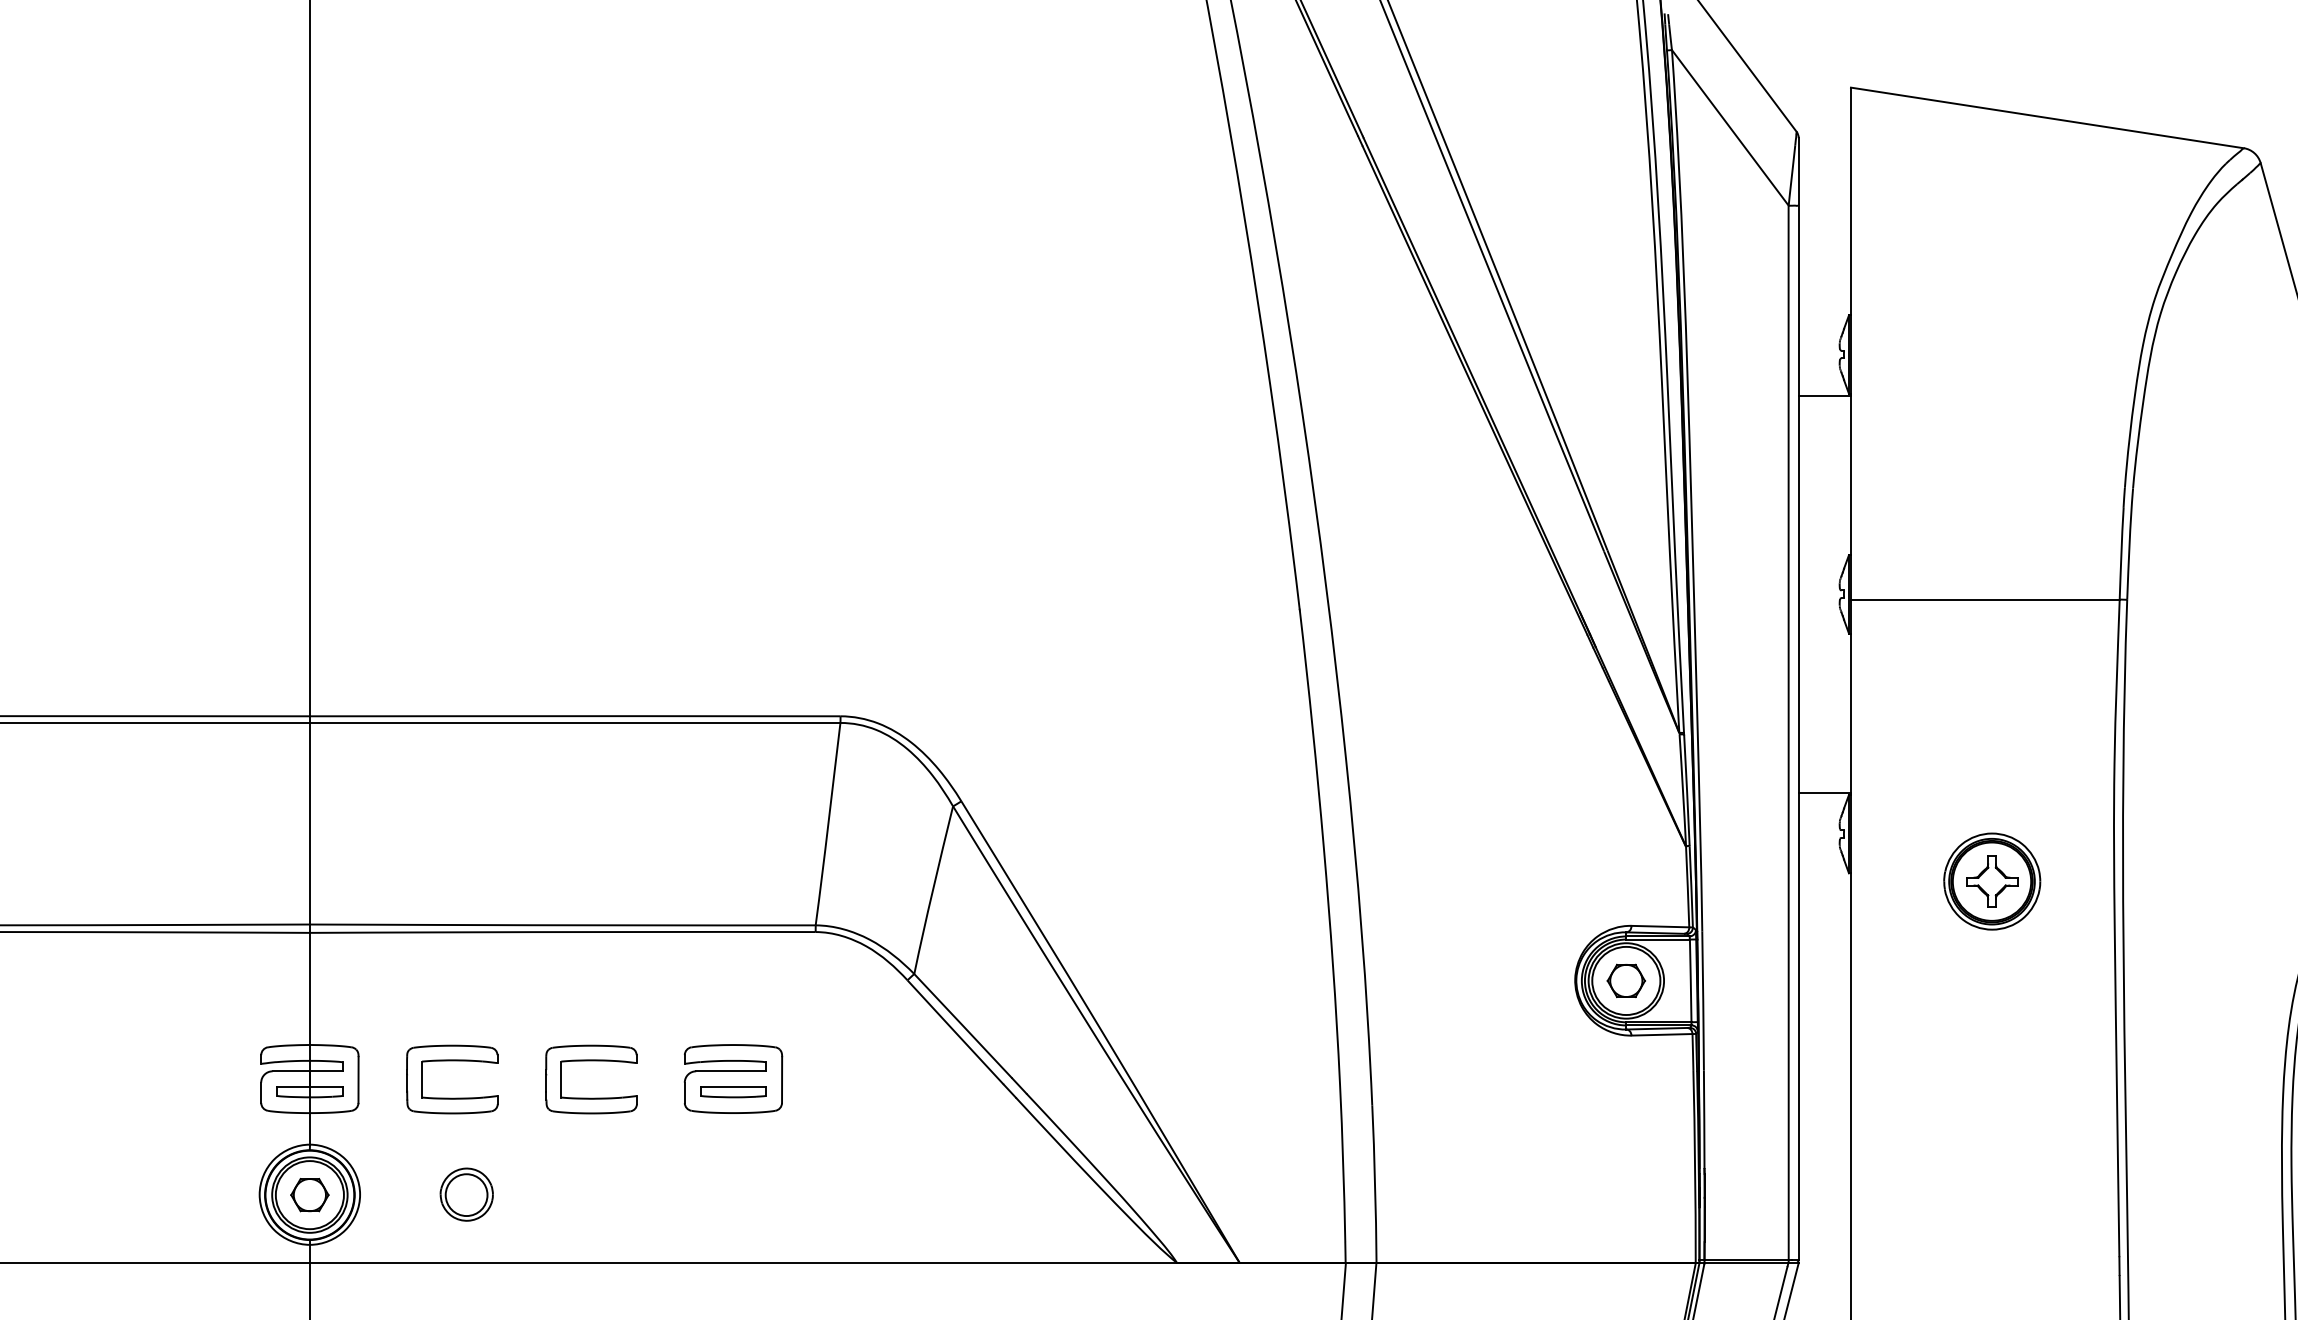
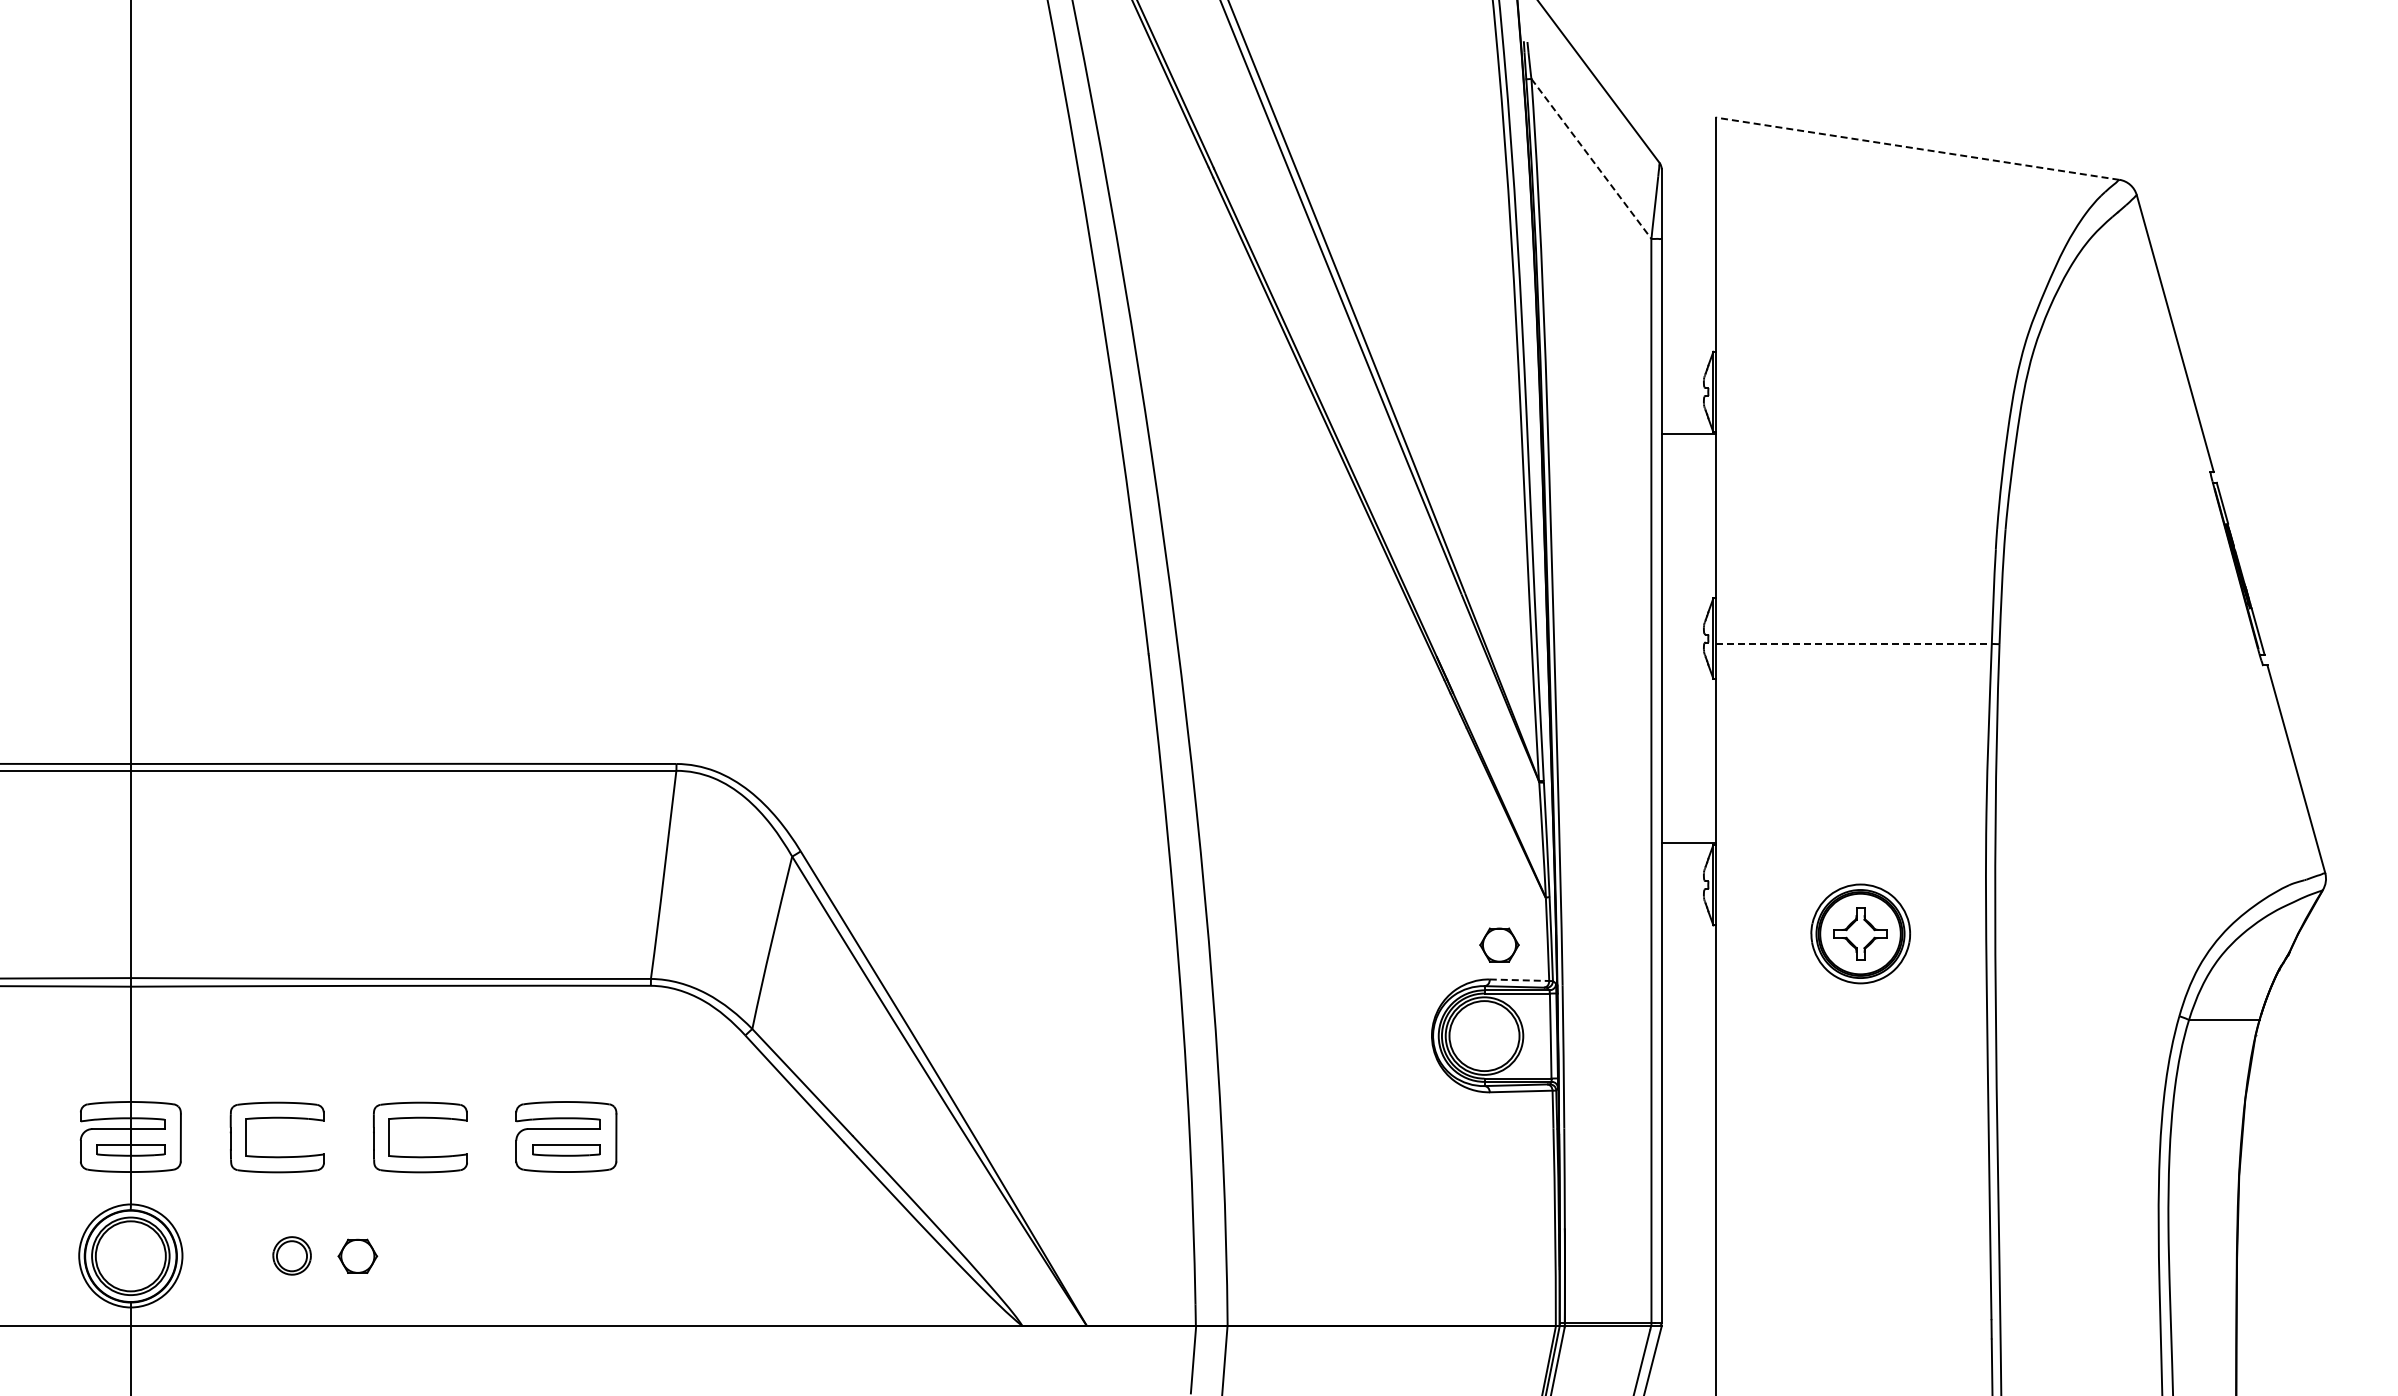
line: (2046, 117) -> (1916, 148), solid -> dashed
line: (1730, 127) -> (1591, 158), solid -> dashed
line: (1986, 599) -> (1854, 643), solid -> dashed
line: (1660, 926) -> (1519, 980), solid -> dashed
part: (1626, 980) -> (1499, 944), moved
part: (309, 1194) -> (357, 1255), moved
part: (466, 1194) -> (291, 1255), size x0.7

